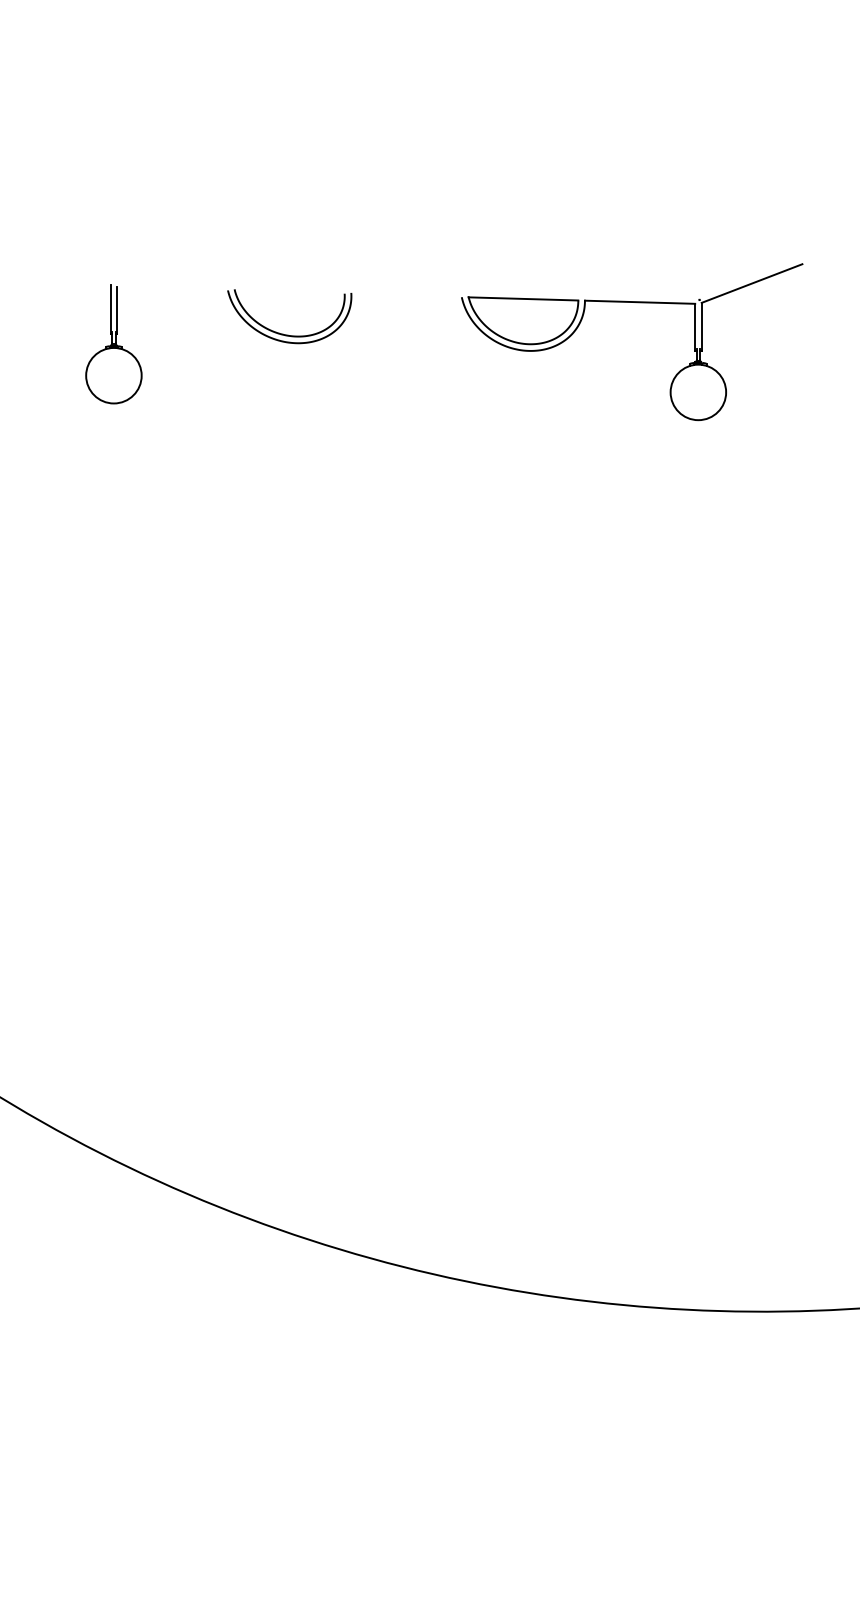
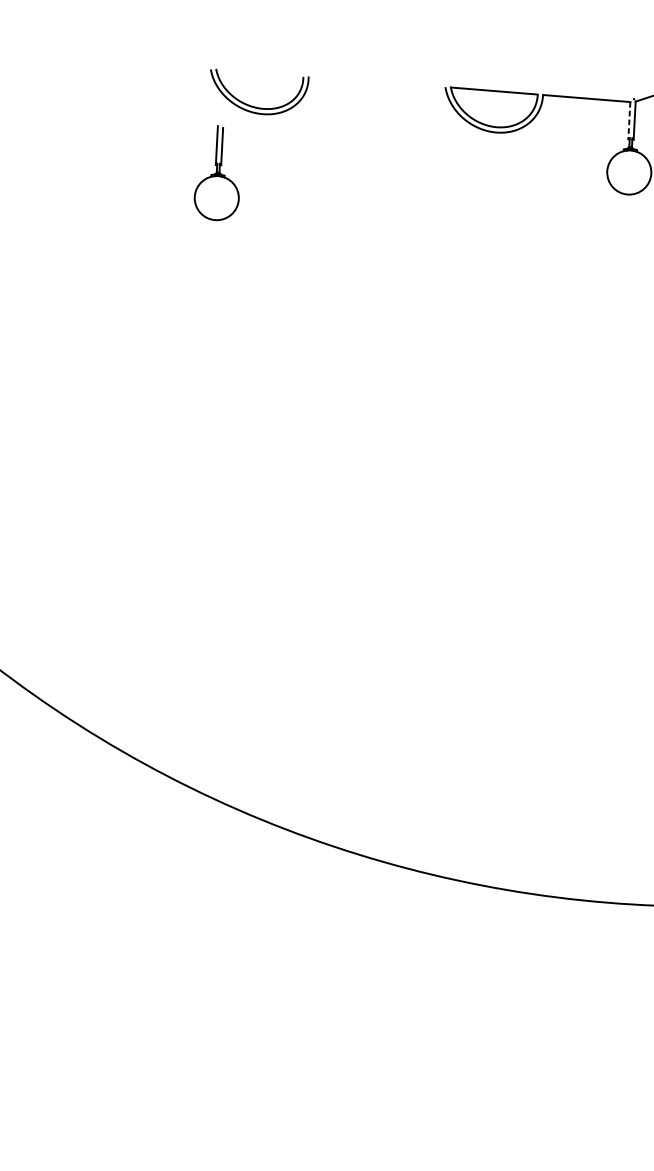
line: (695, 327) -> (629, 120), solid -> dashed
part: (283, 333) -> (253, 105), moved
part: (113, 344) -> (217, 173), moved

